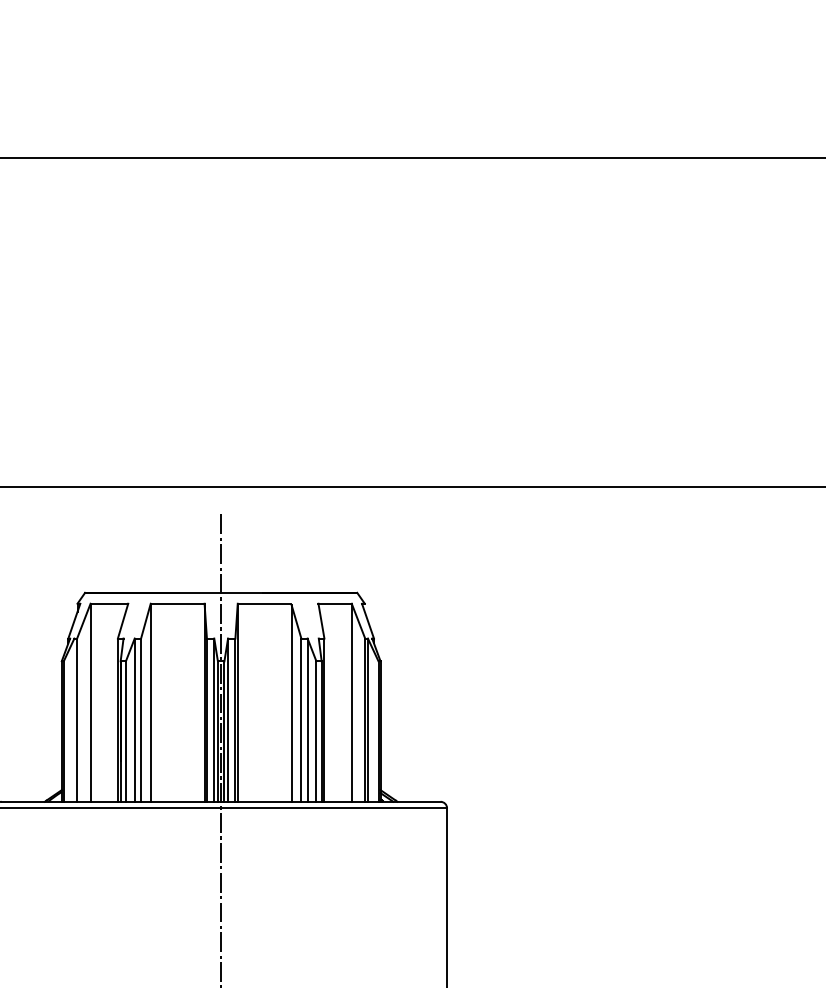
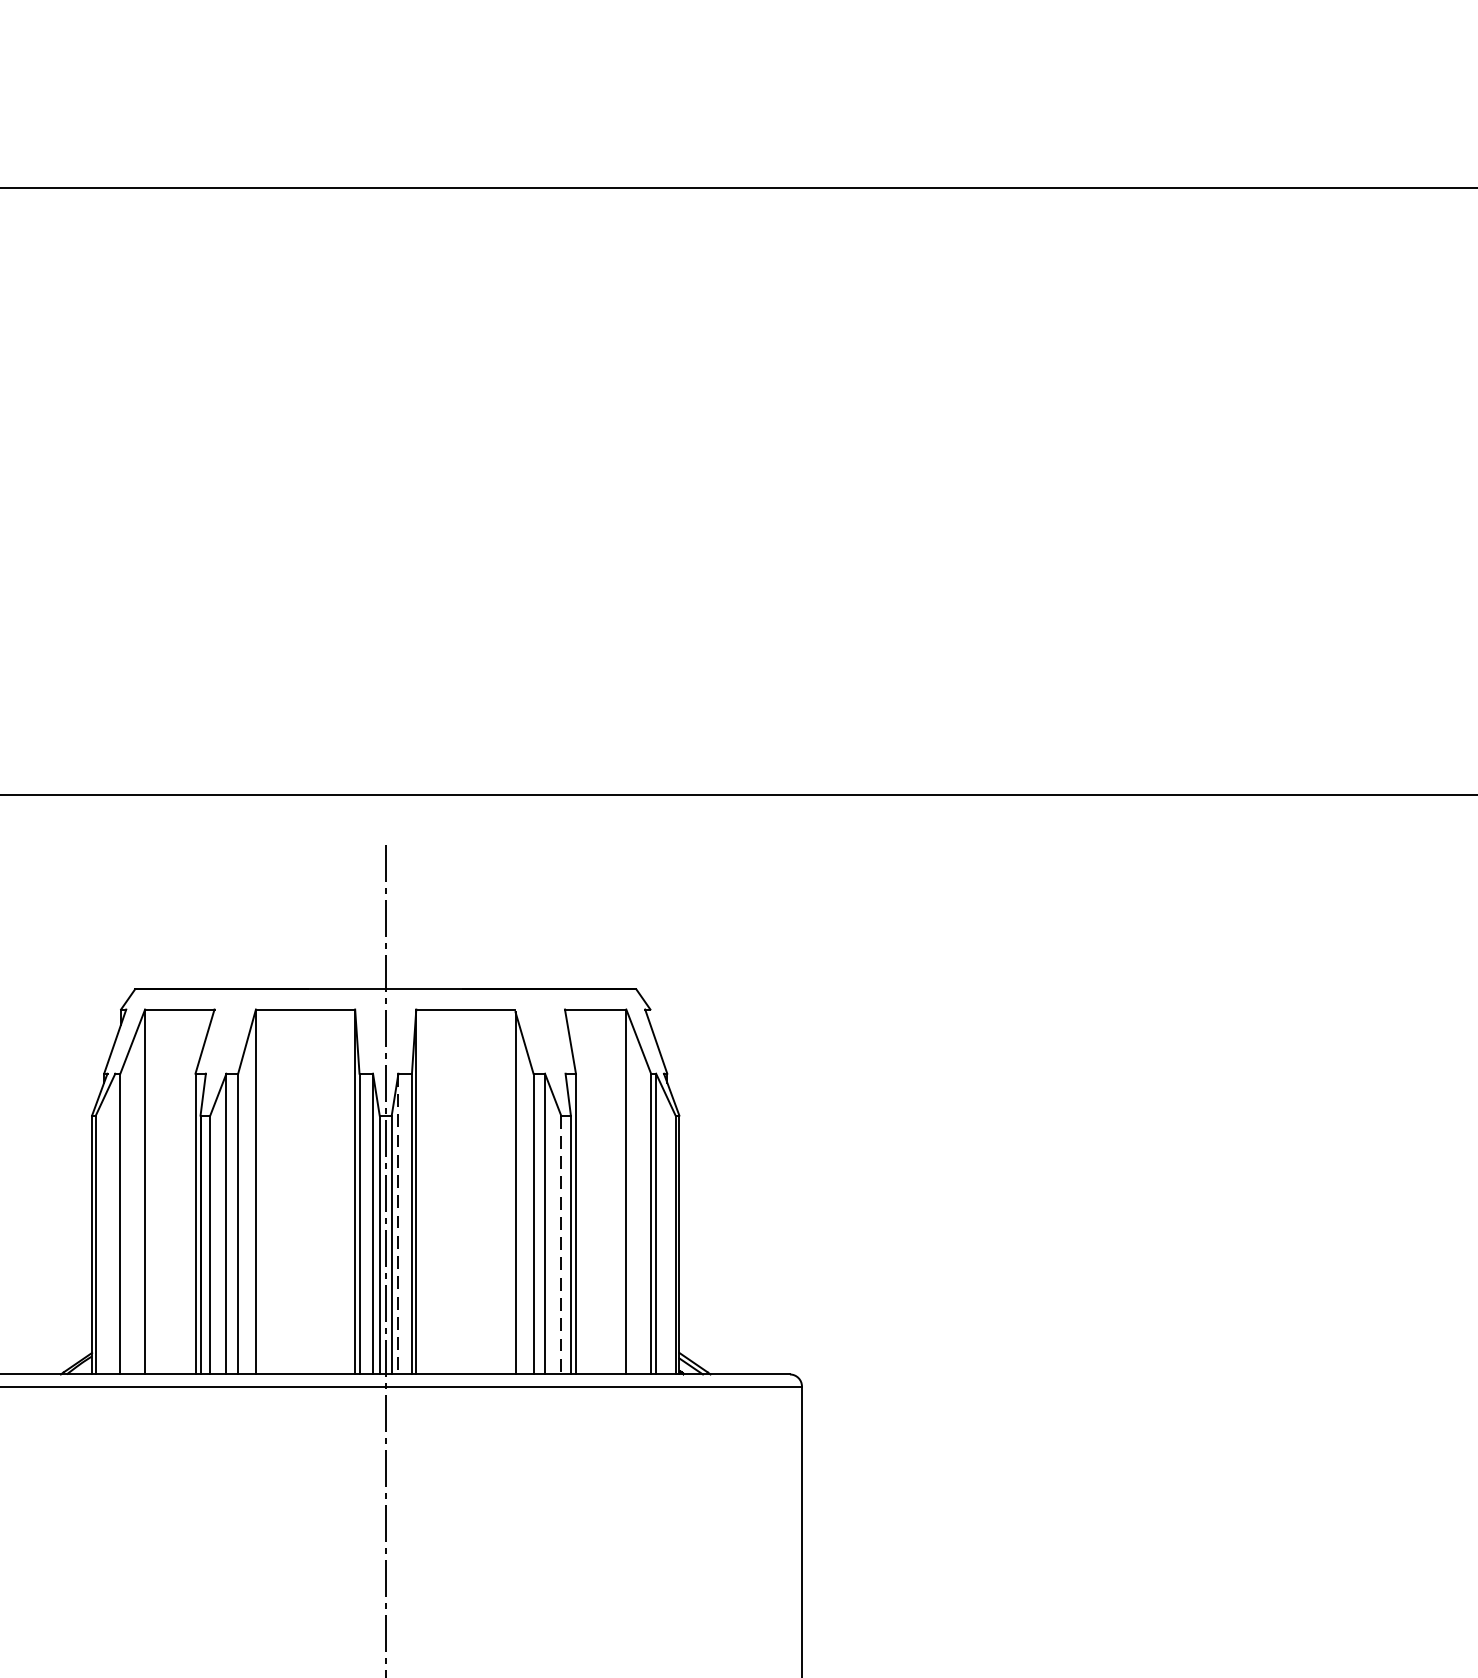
line: (228, 720) -> (399, 1224), solid -> dashed
line: (316, 732) -> (561, 1246), solid -> dashed

